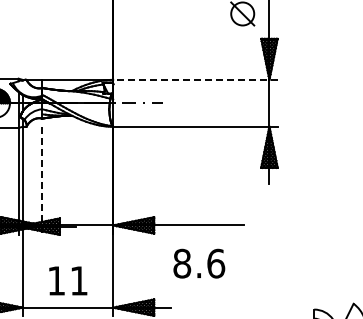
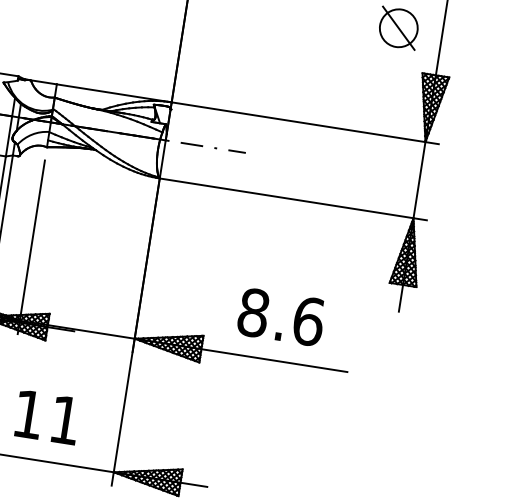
line: (194, 79) -> (303, 122), dashed -> solid
line: (42, 180) -> (31, 247), dashed -> solid
text: (199, 263) -> (281, 316), moved

